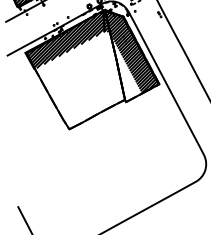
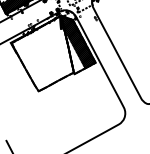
hatch: (64, 39) -> (35, 34), removed

